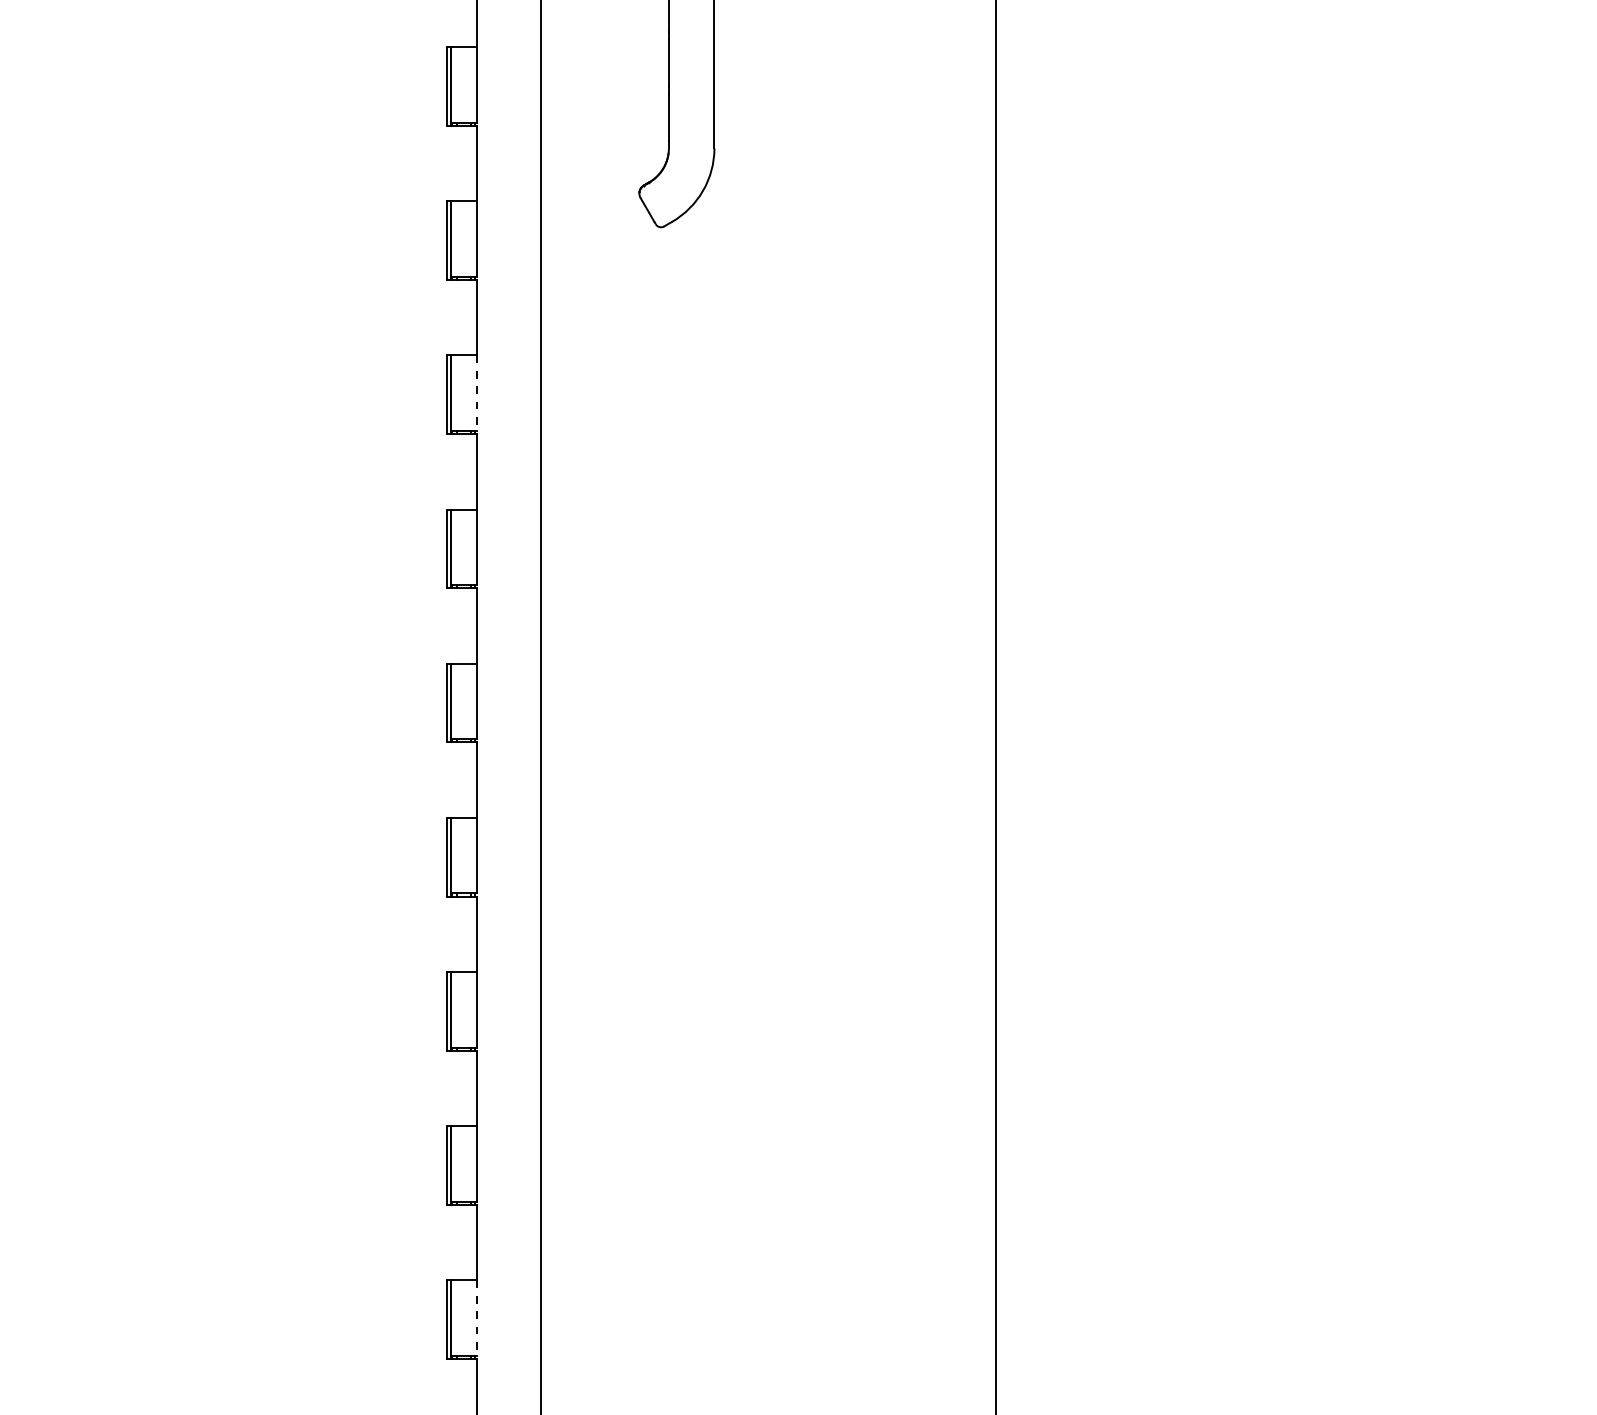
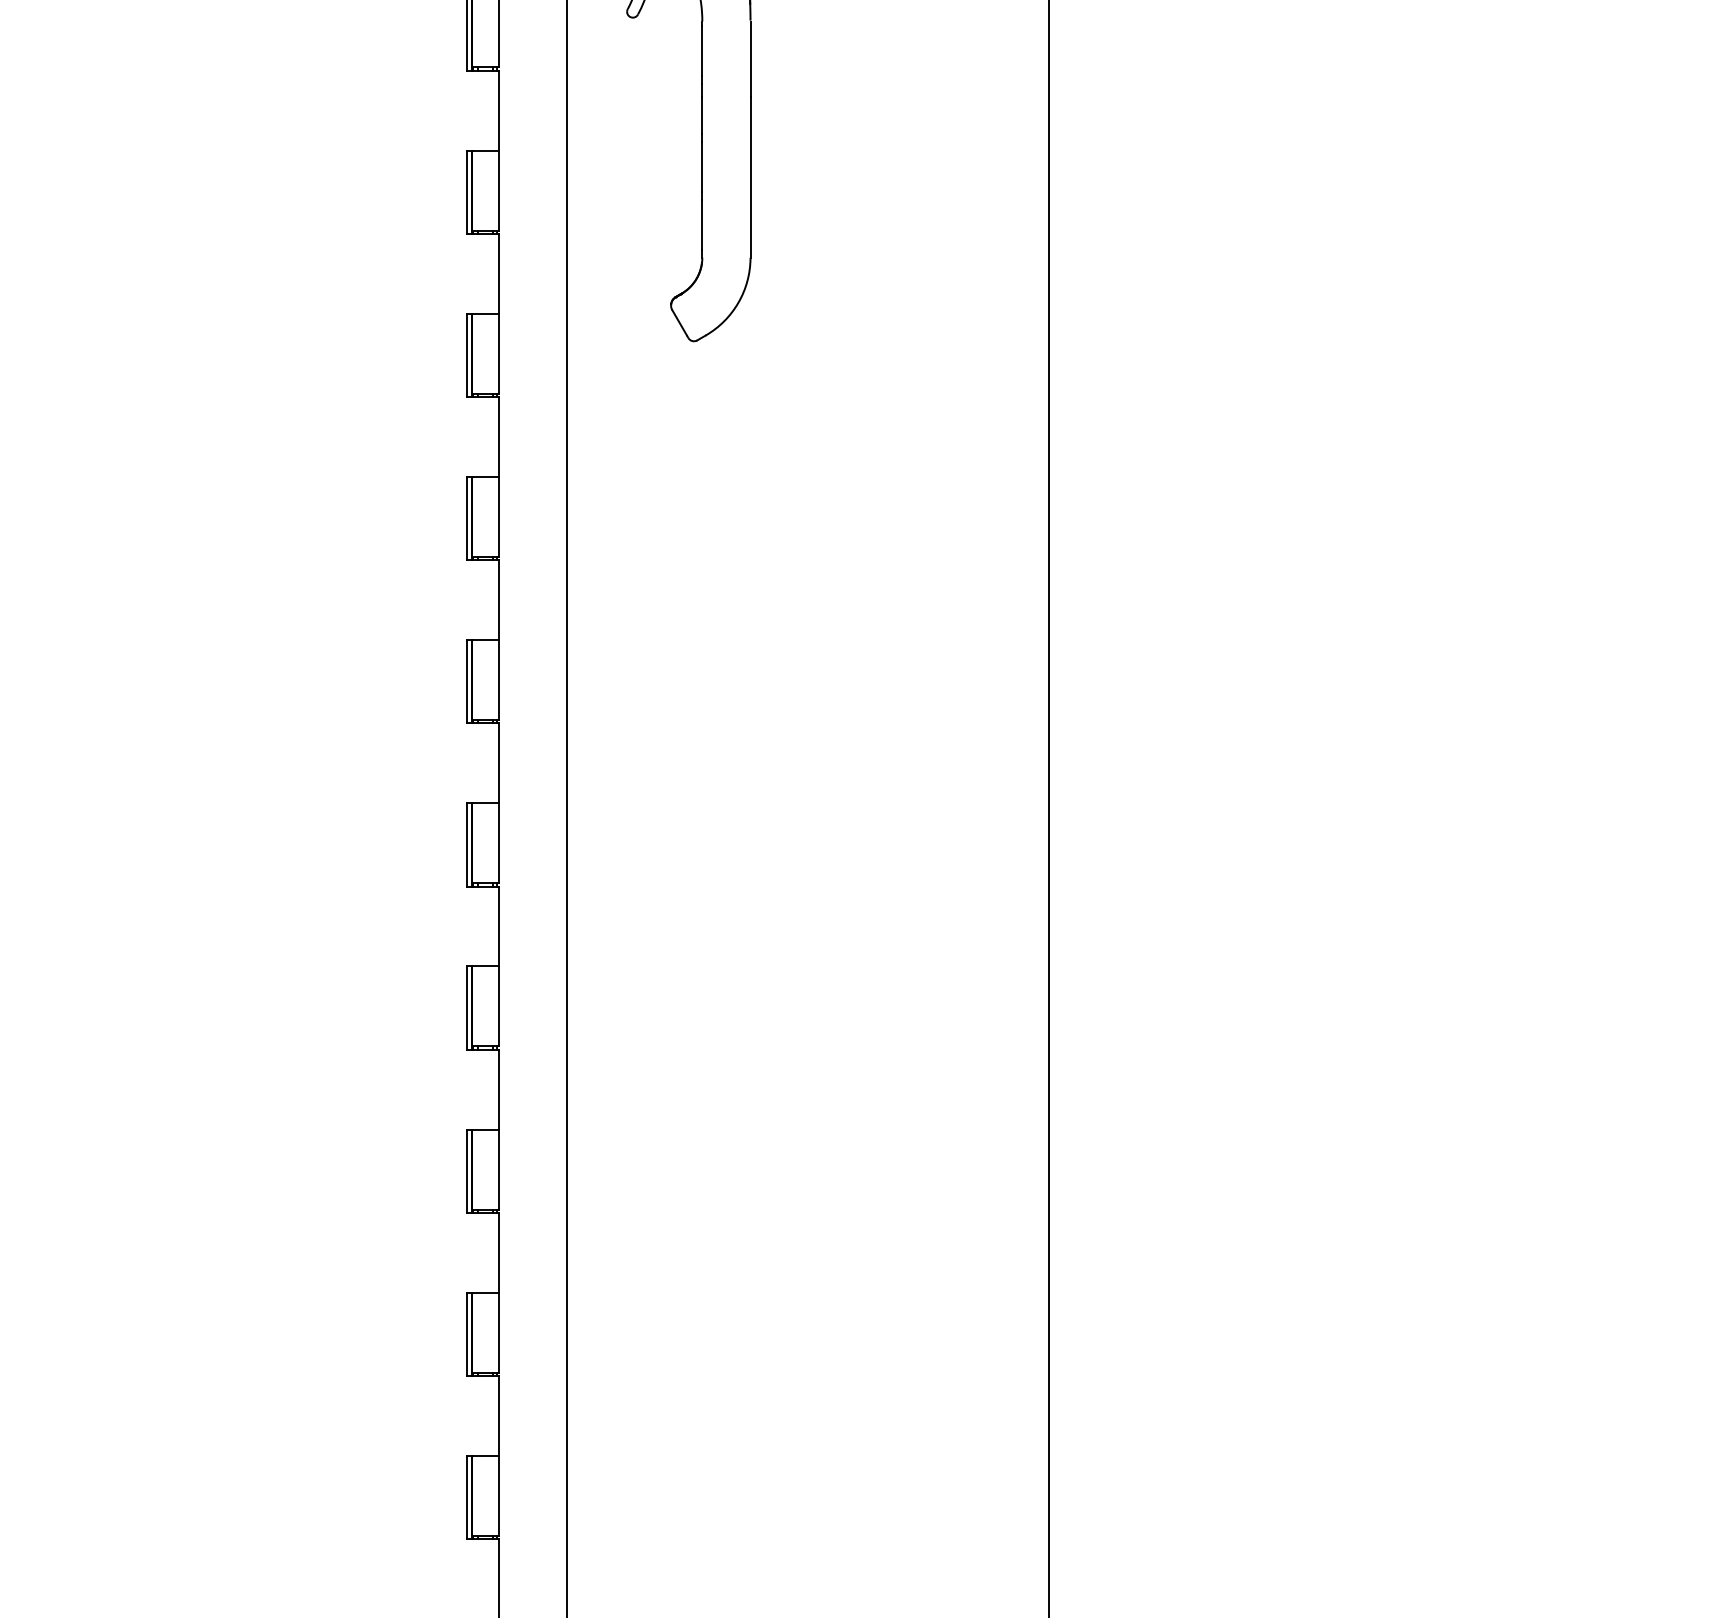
line: (476, 392) -> (498, 516), dashed -> solid
line: (476, 1318) -> (498, 1496), dashed -> solid

